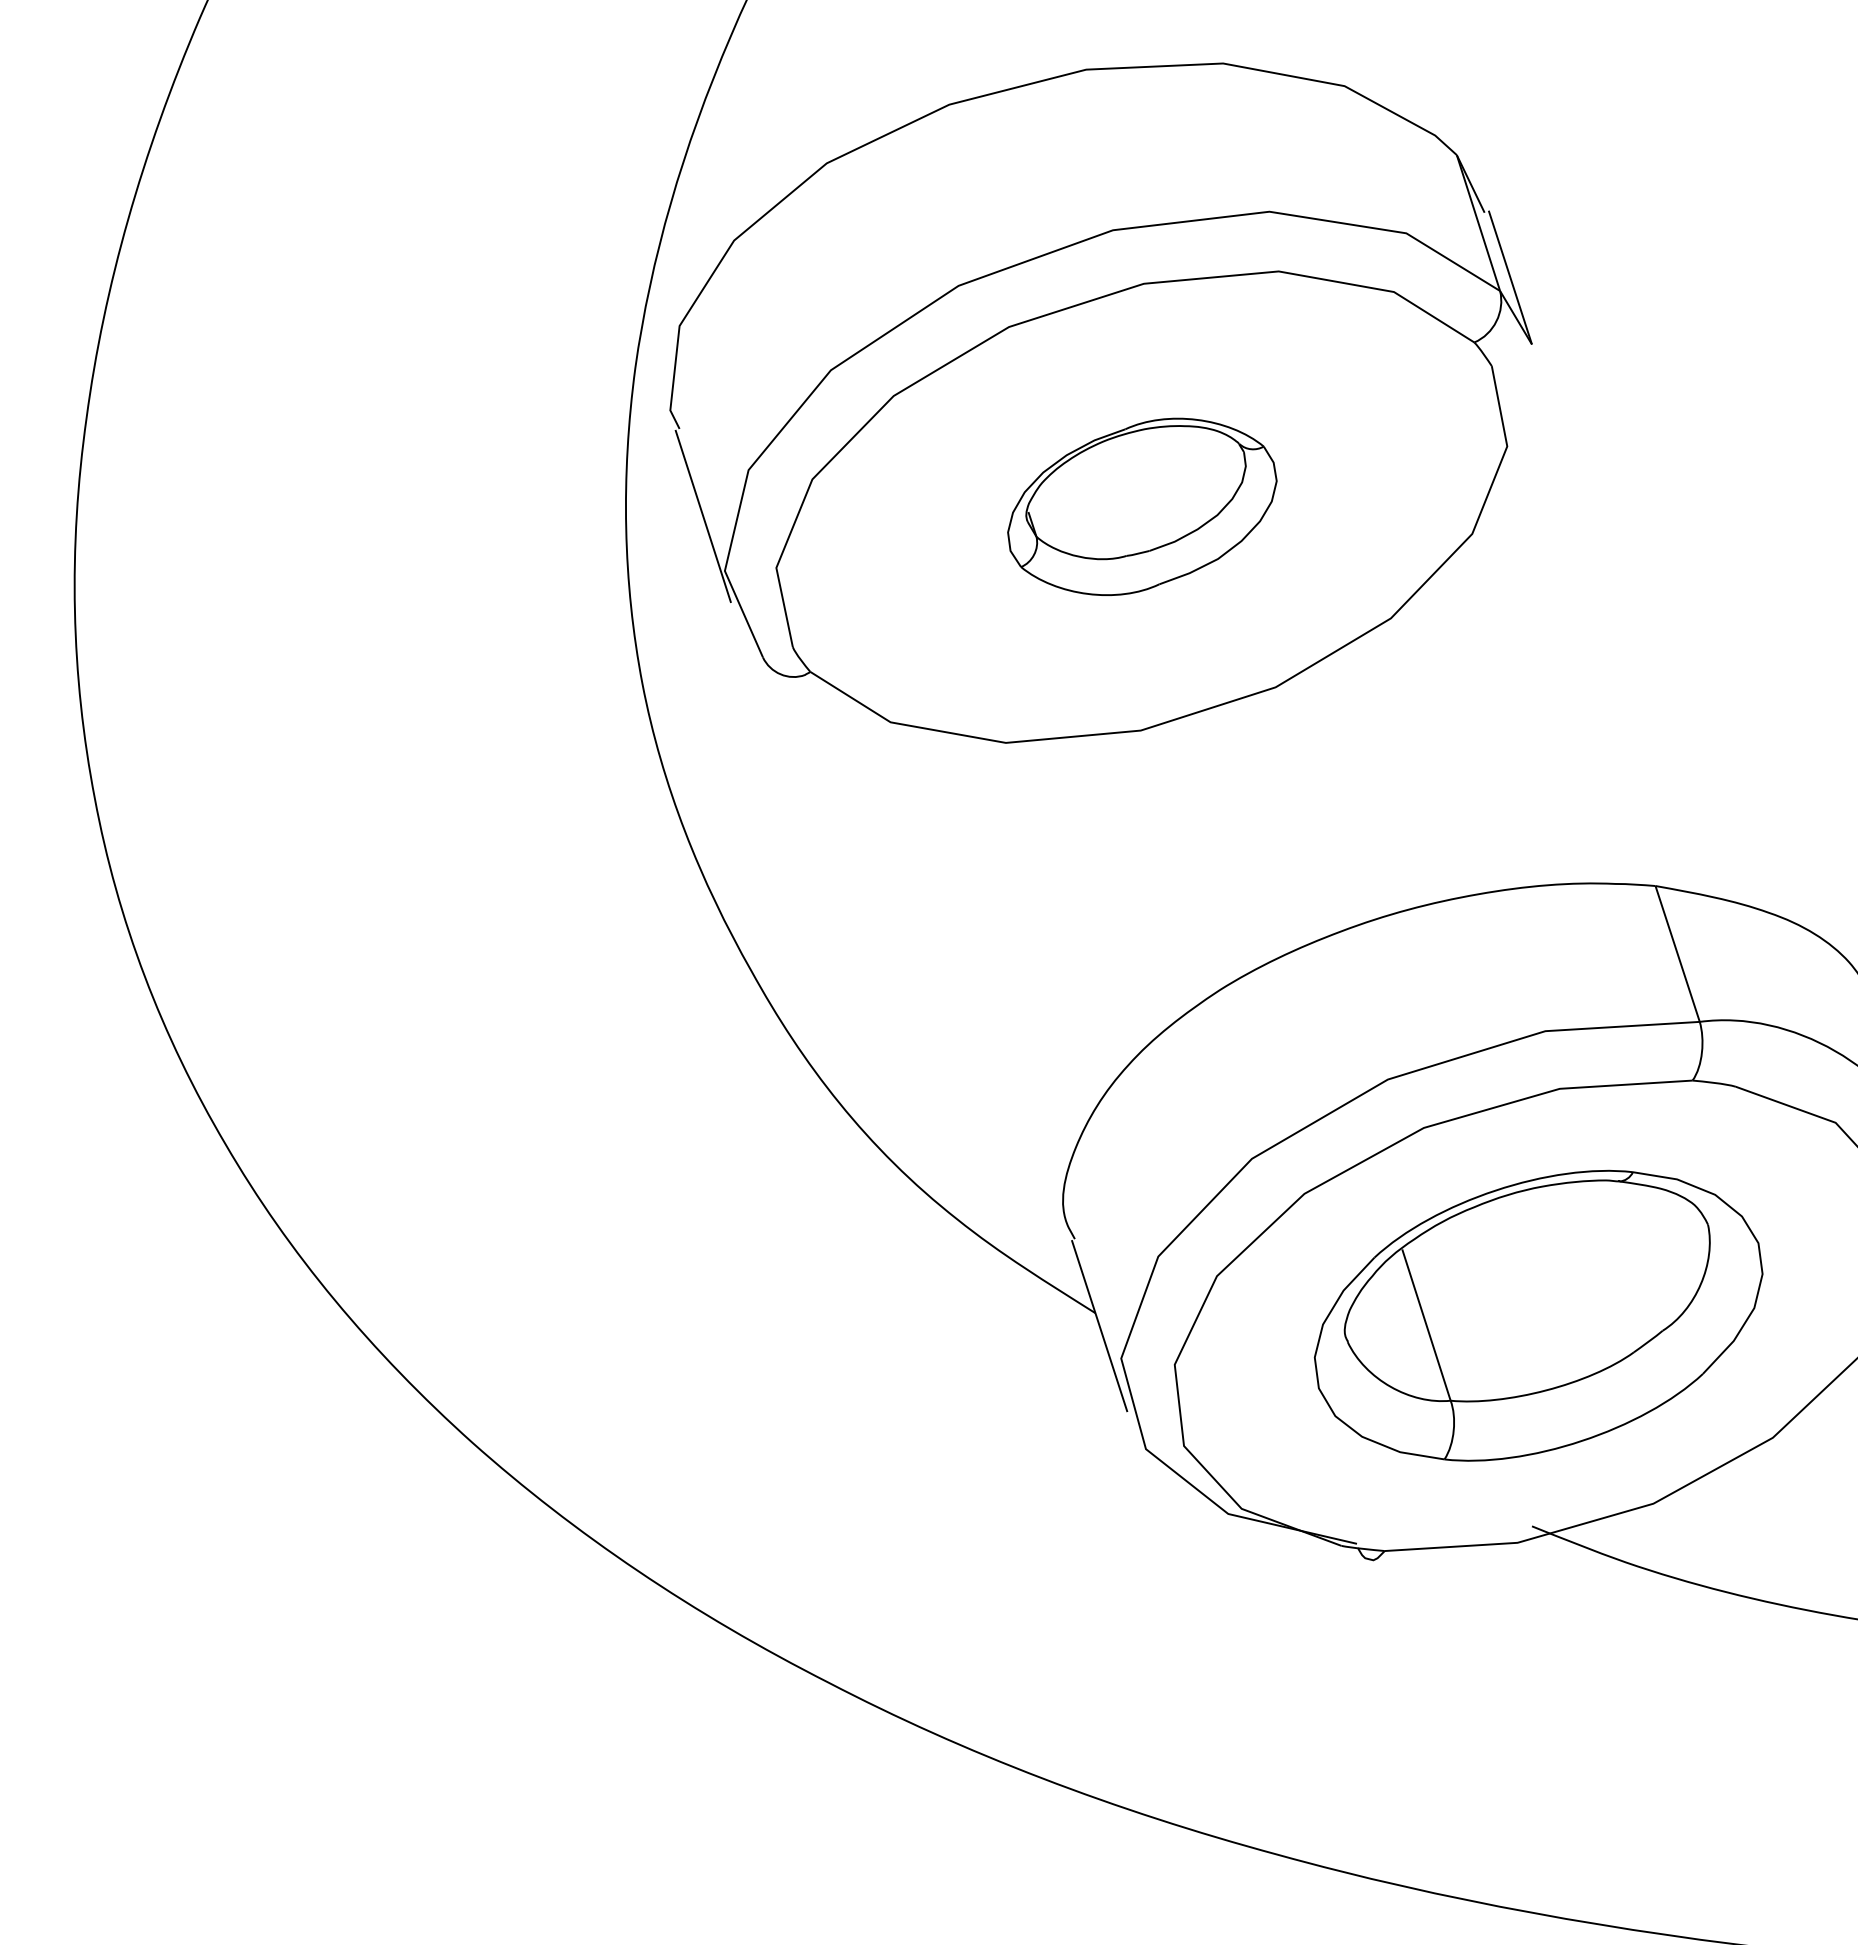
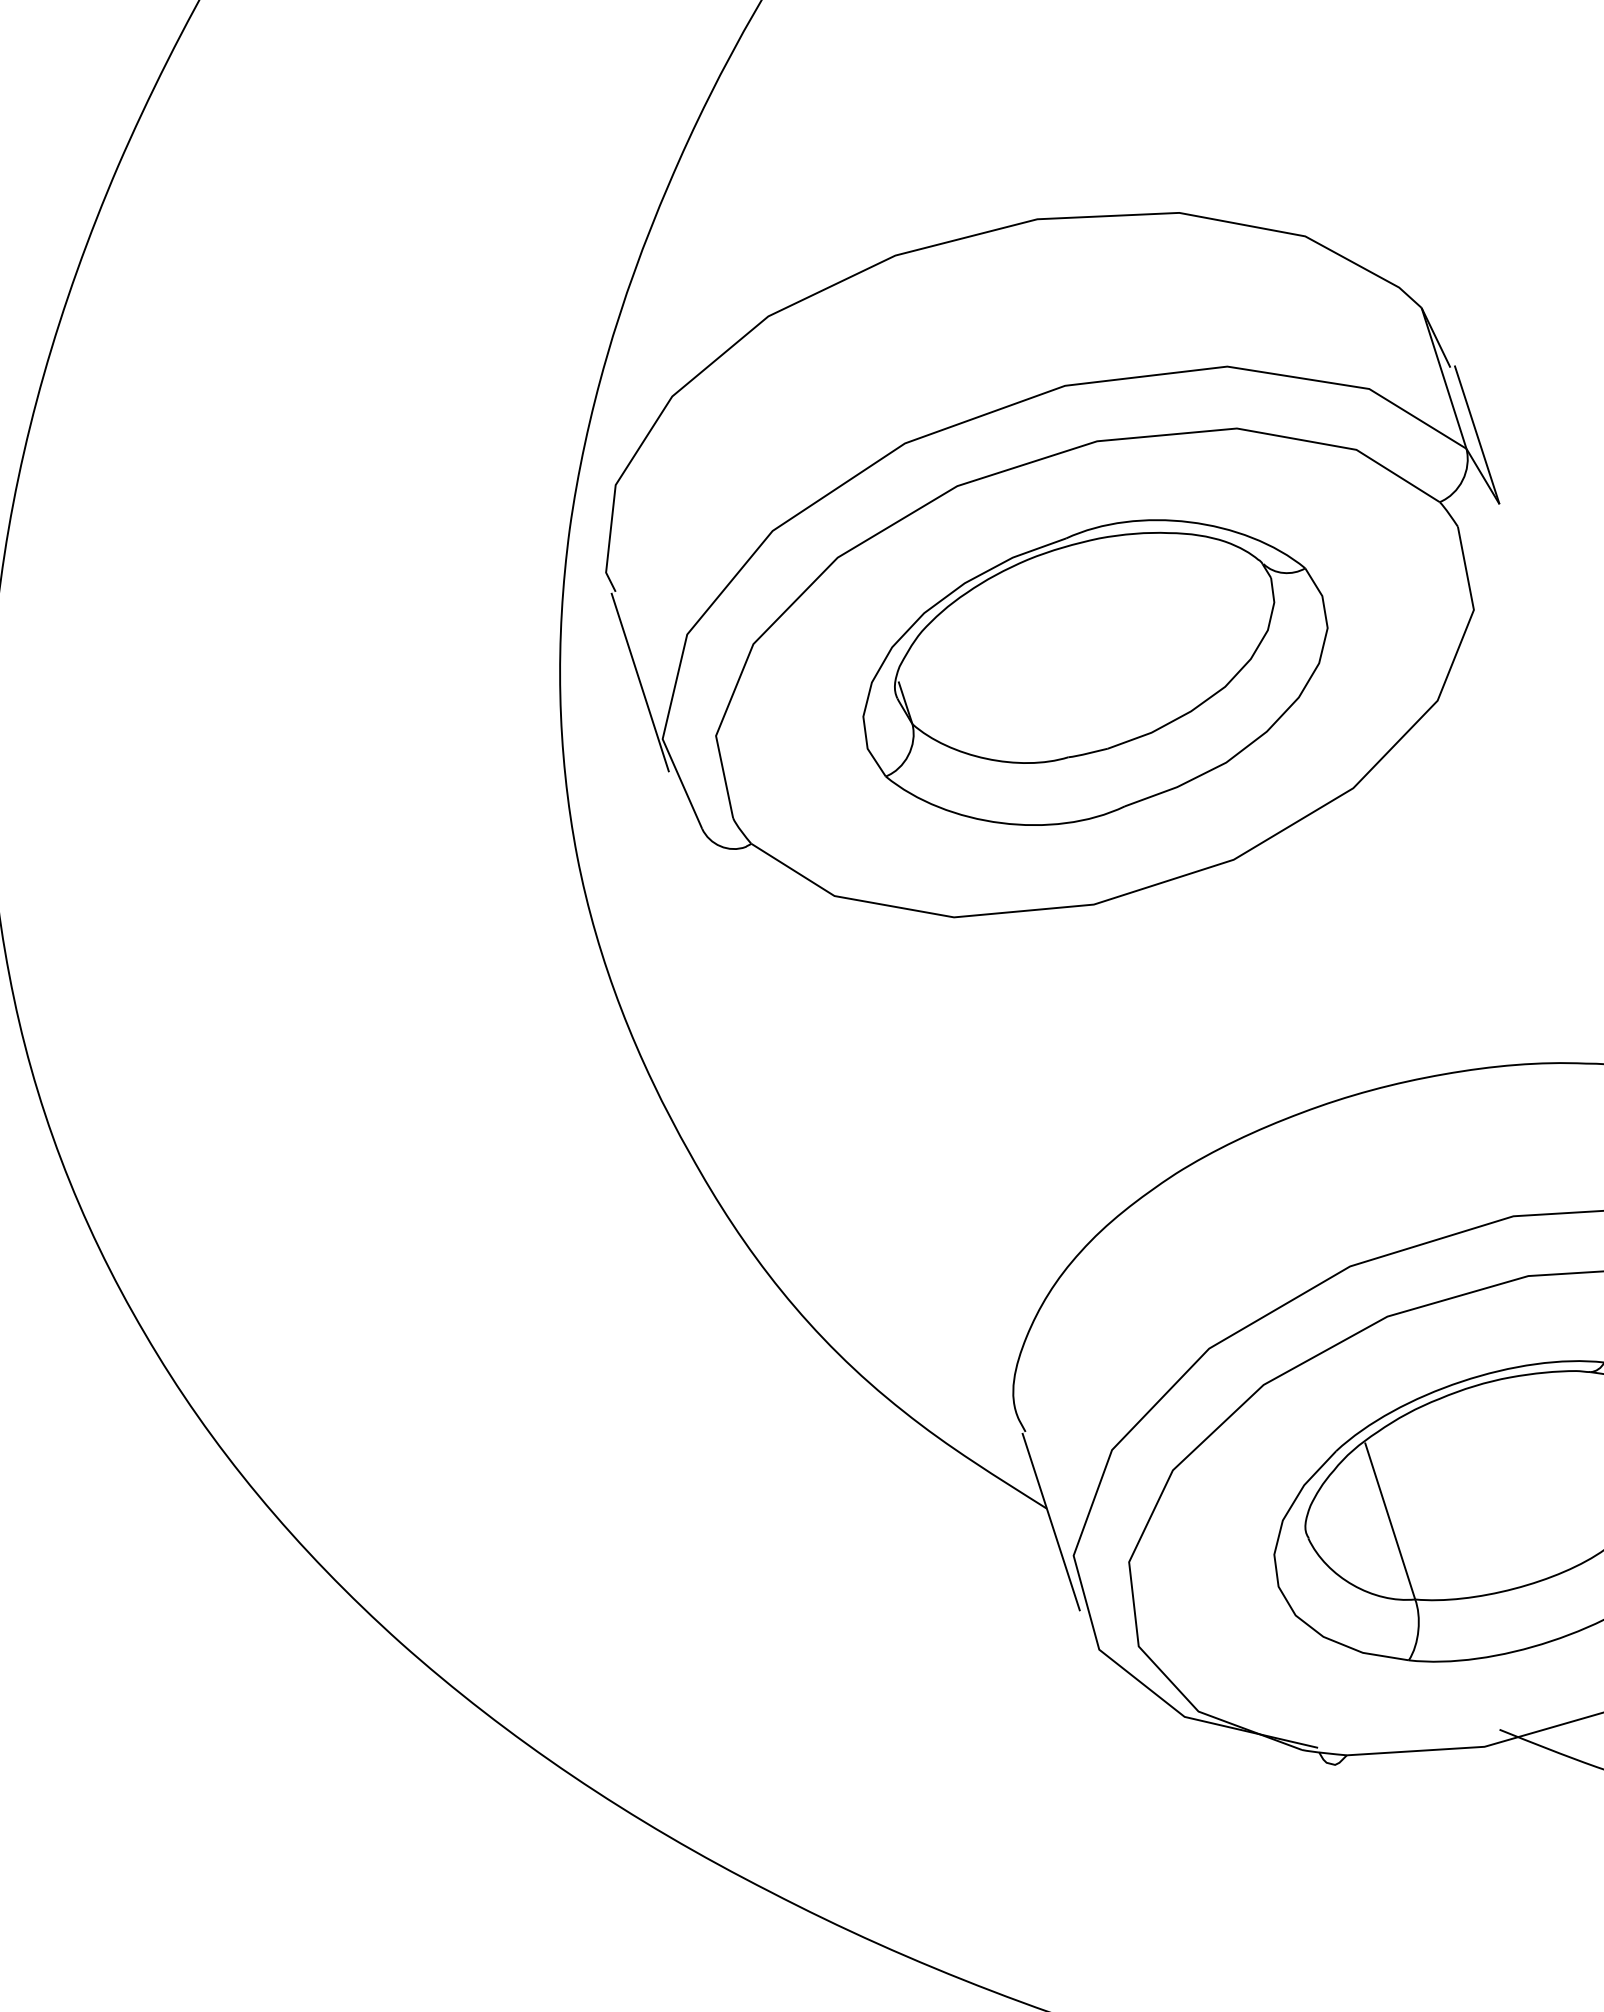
part: (1142, 506) -> (1095, 672), size x1.67

